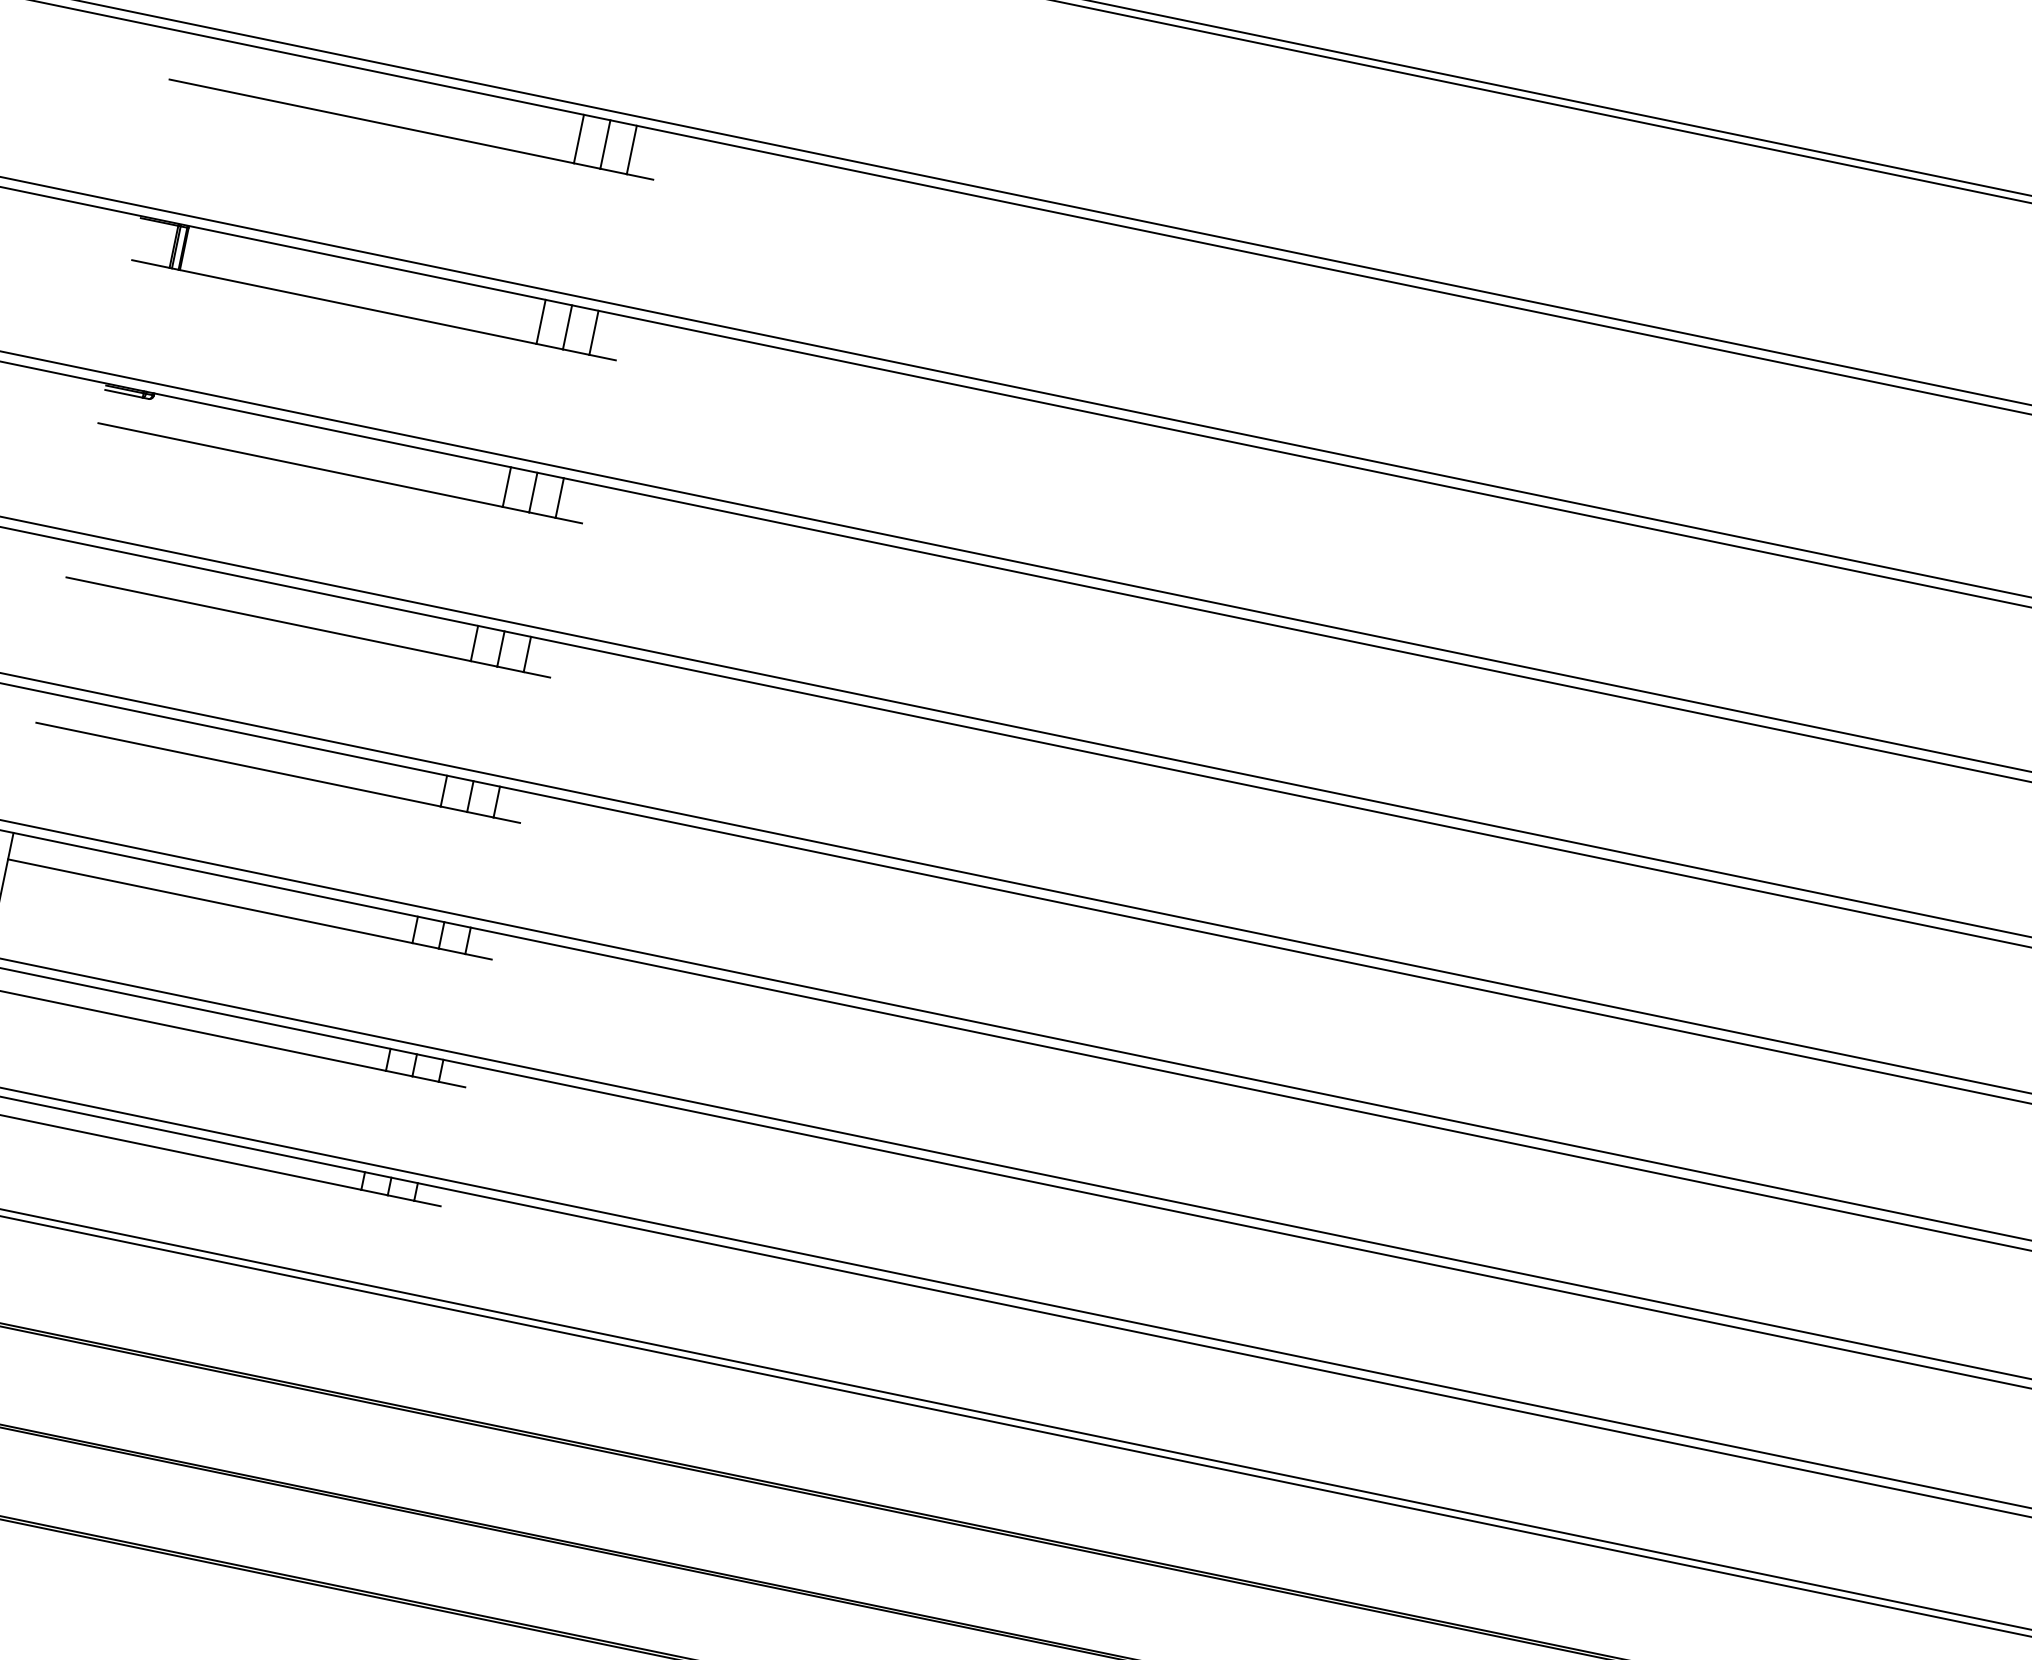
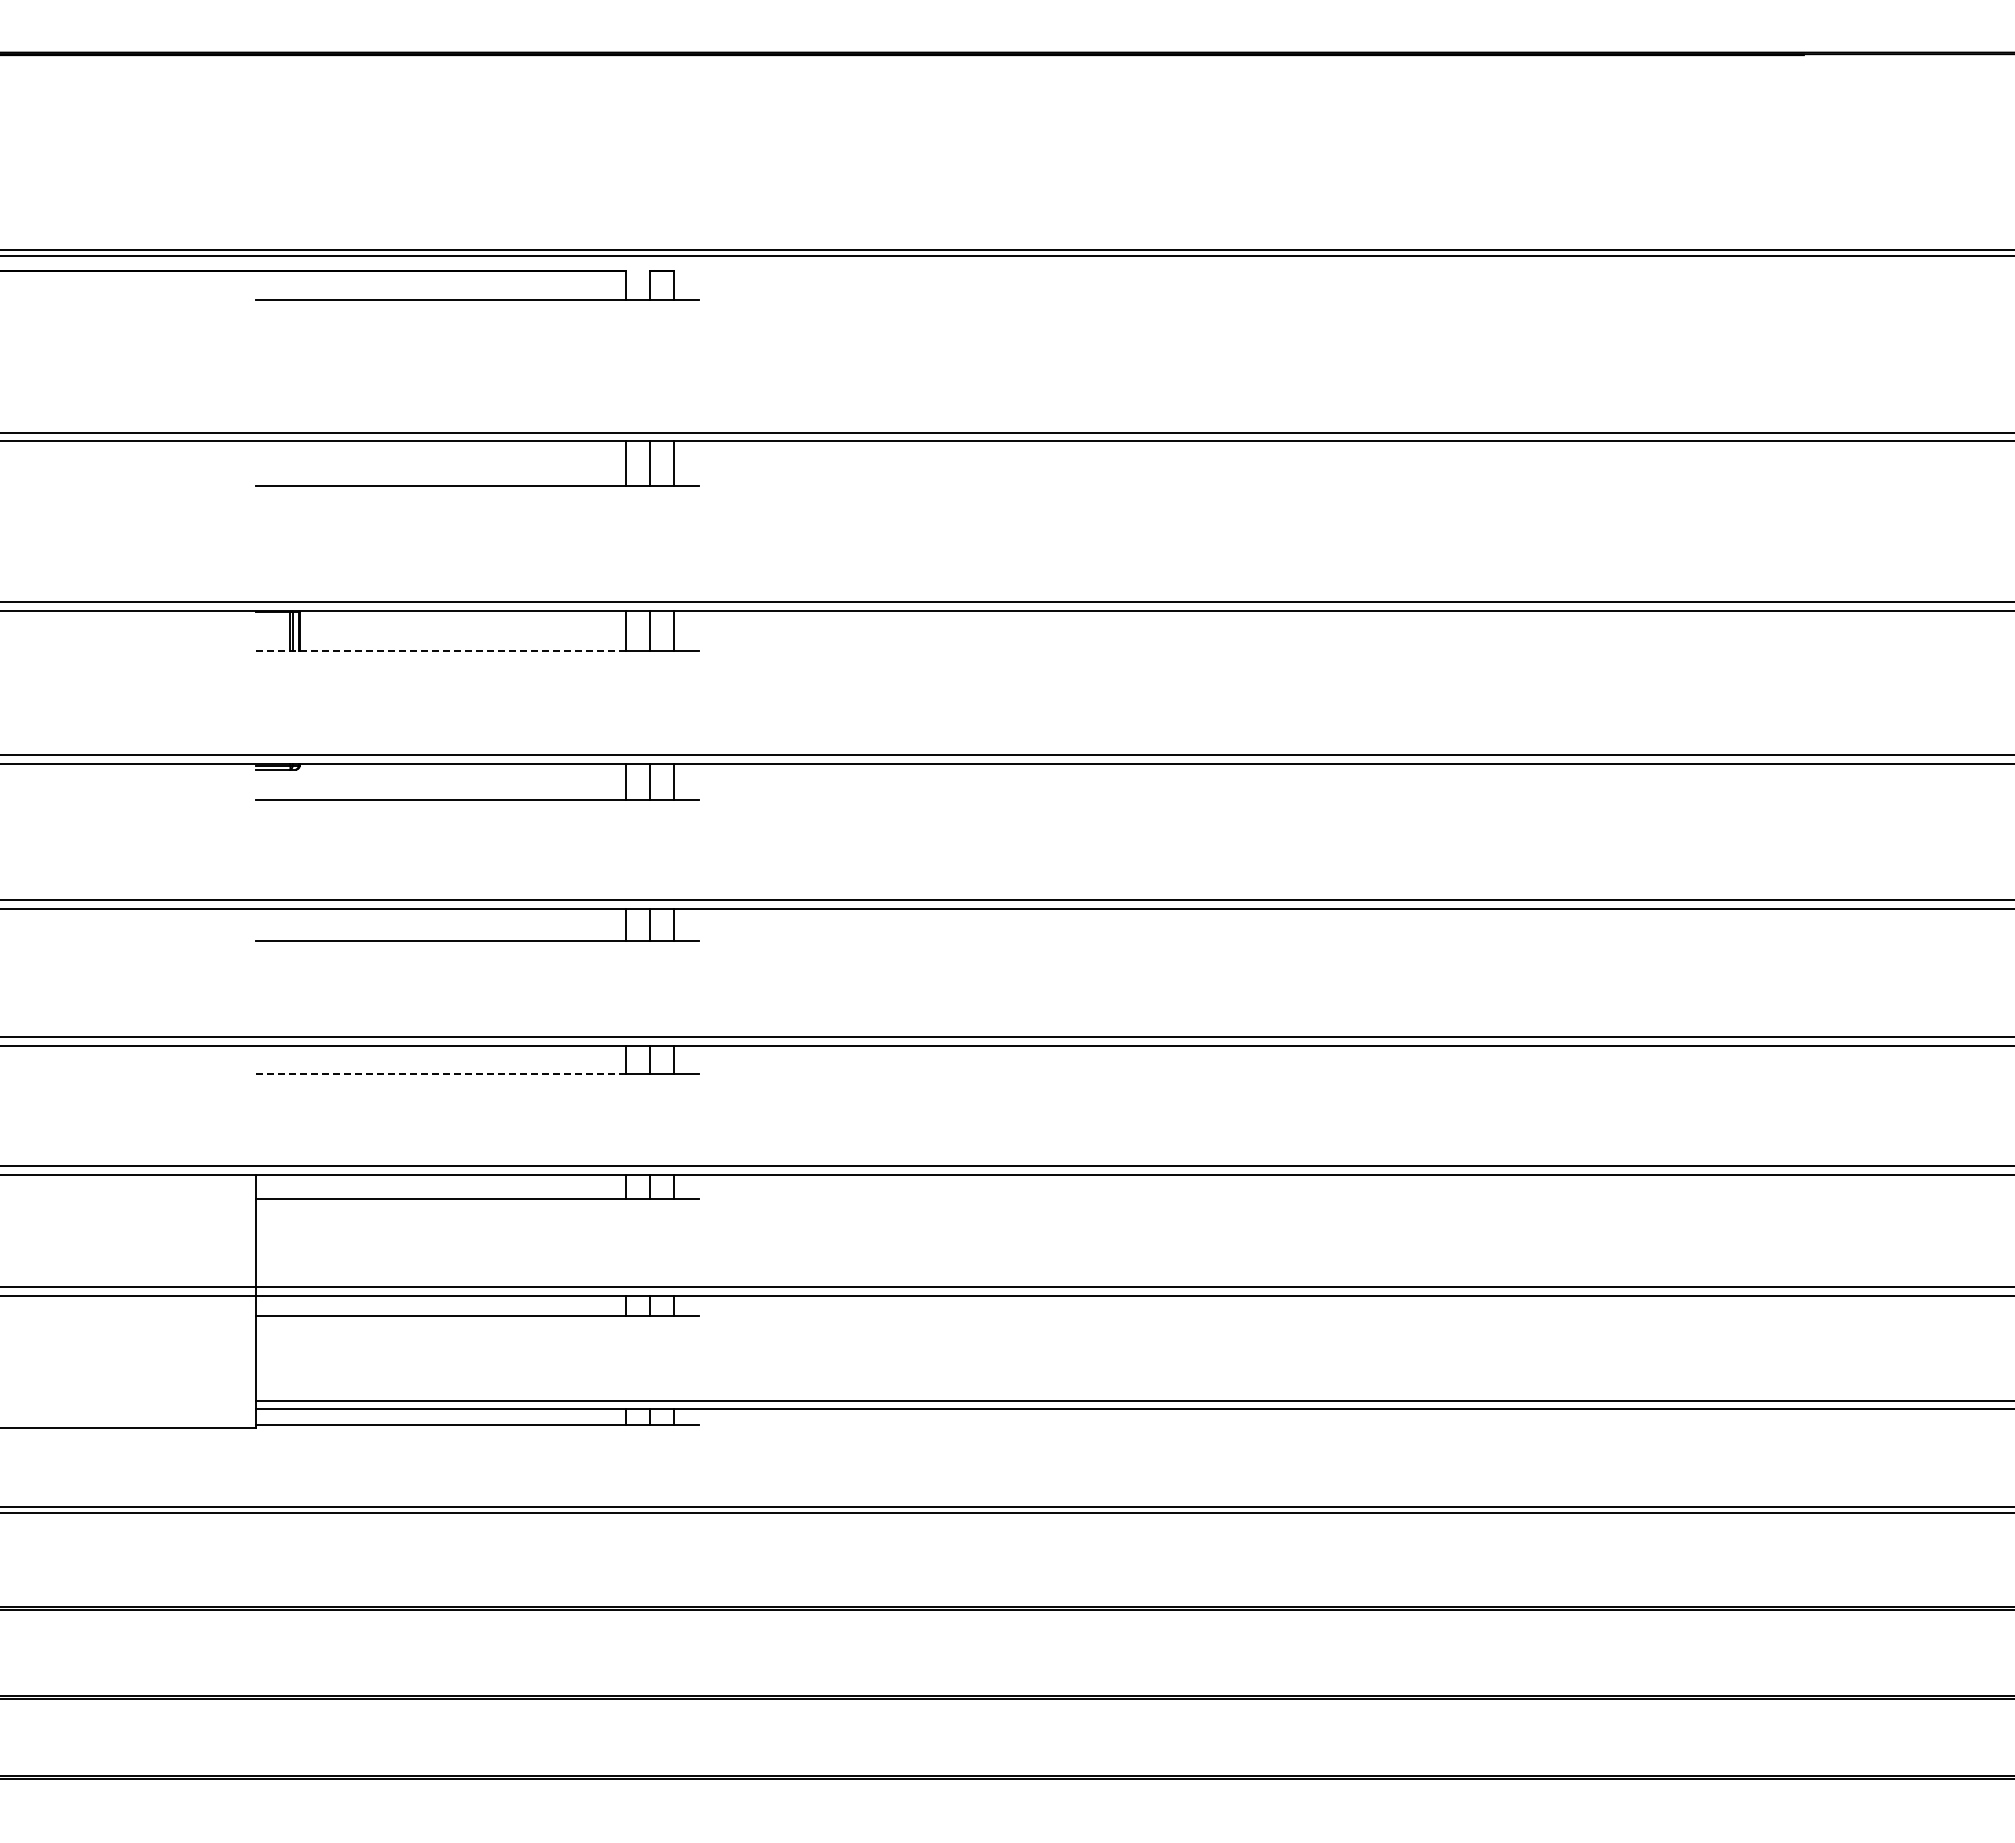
line: (334, 301) -> (441, 650), solid -> dashed
line: (238, 765) -> (441, 1074), solid -> dashed

